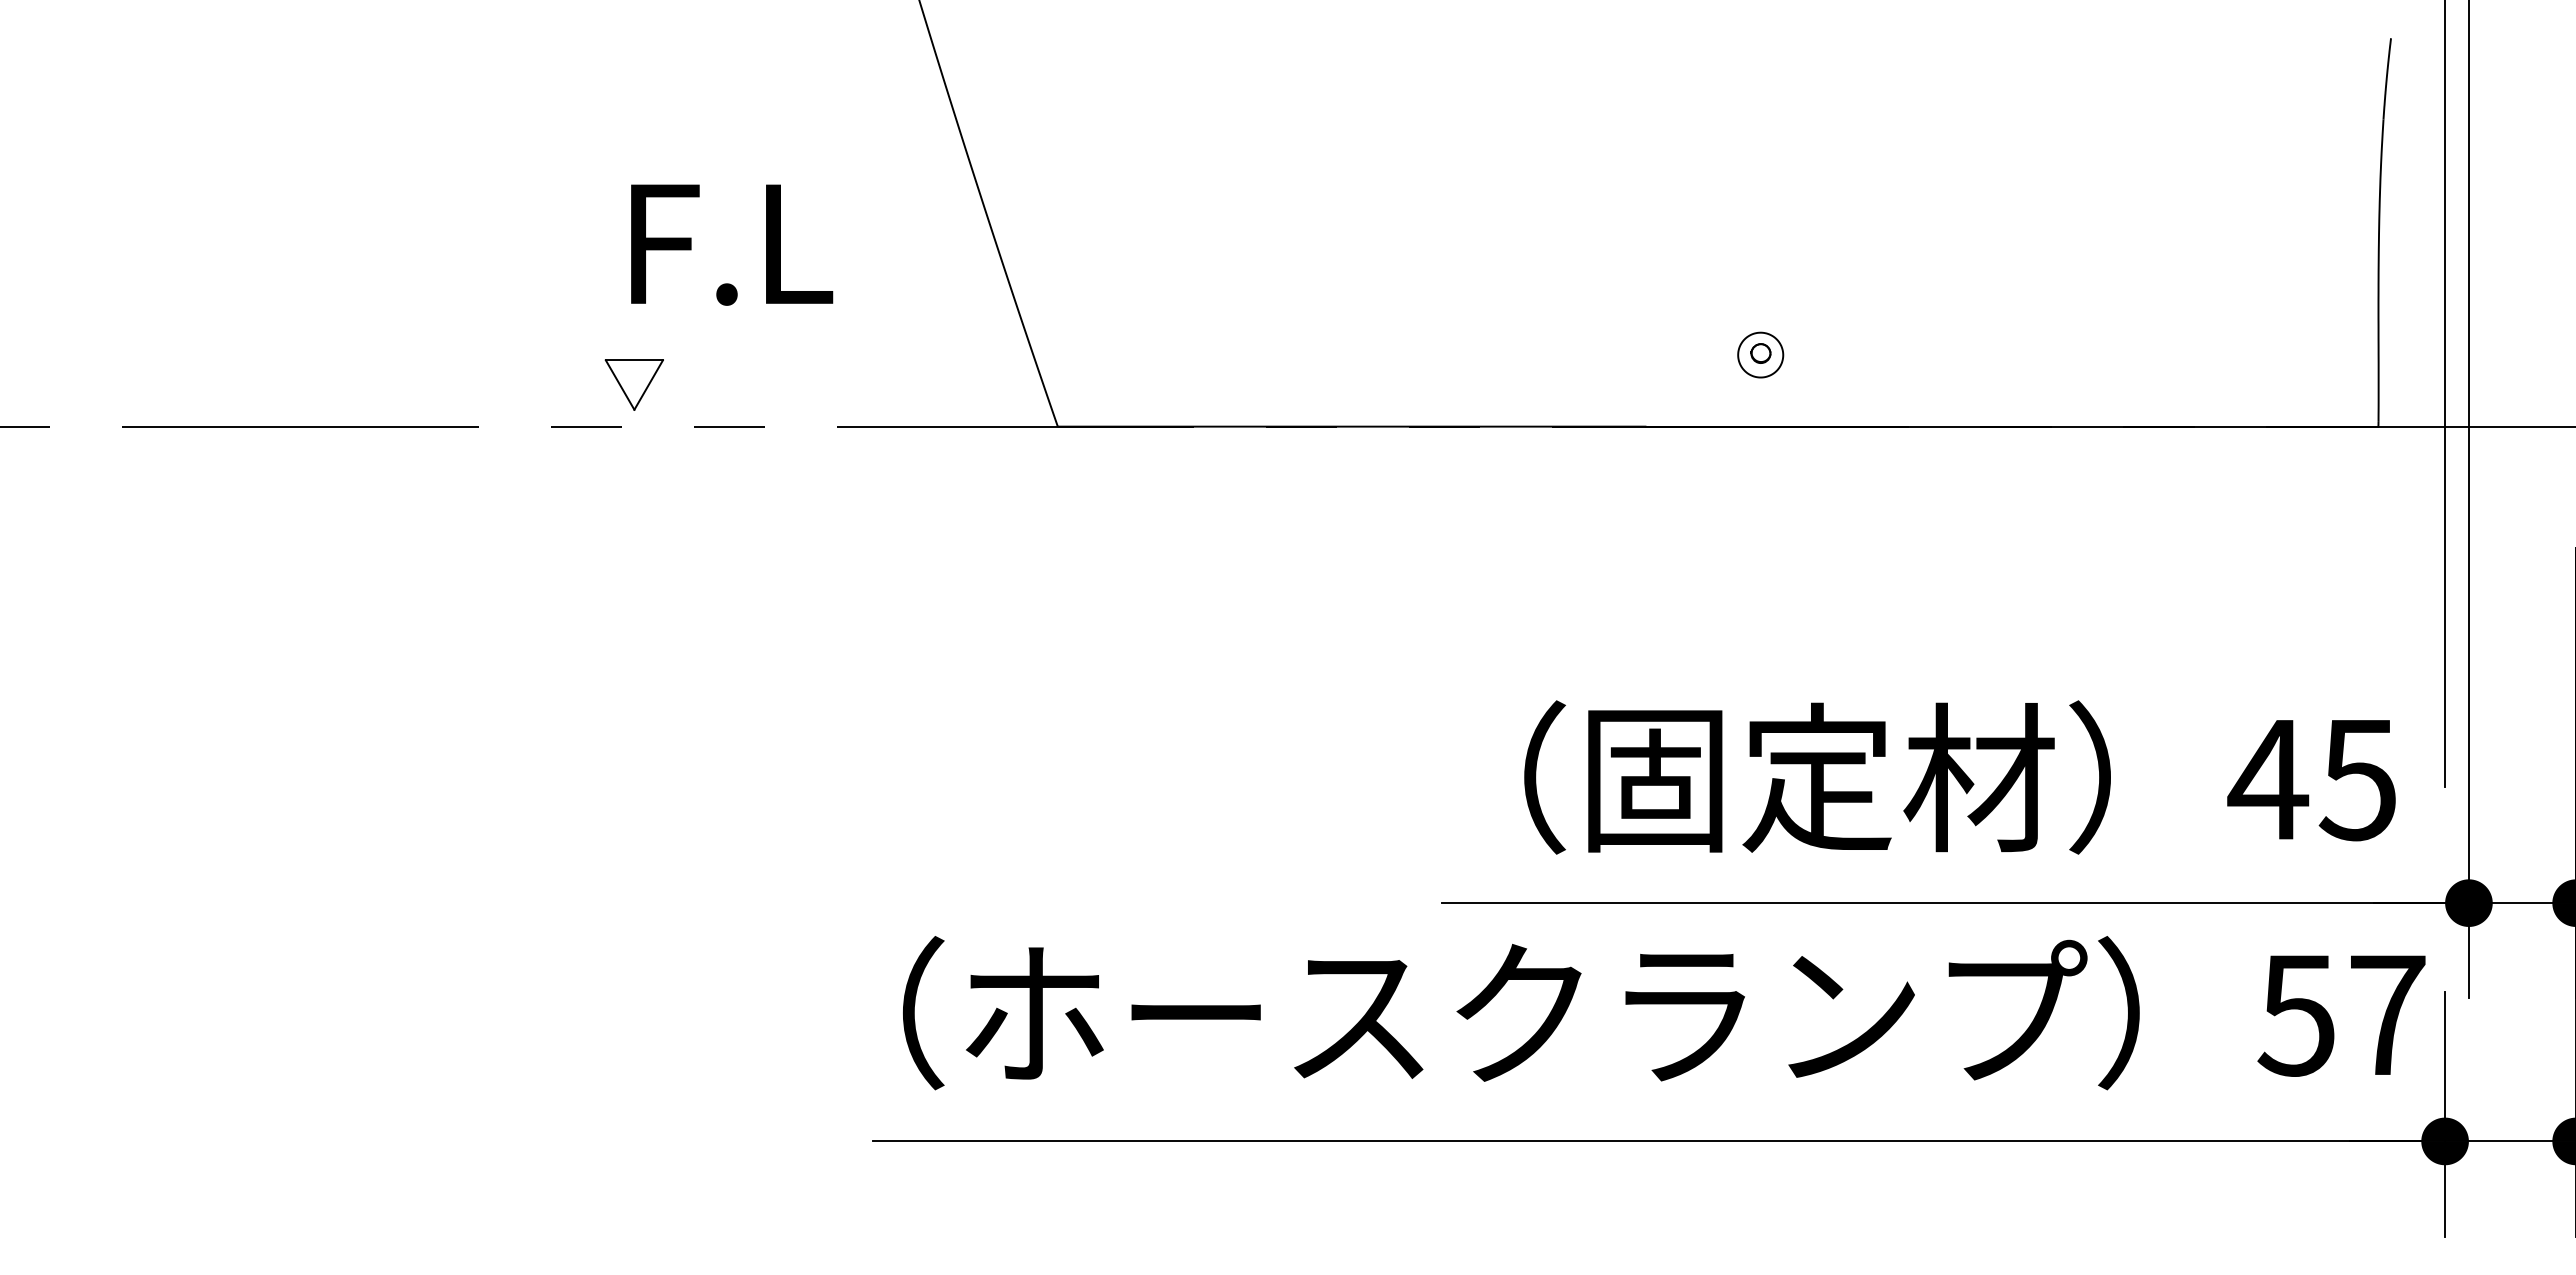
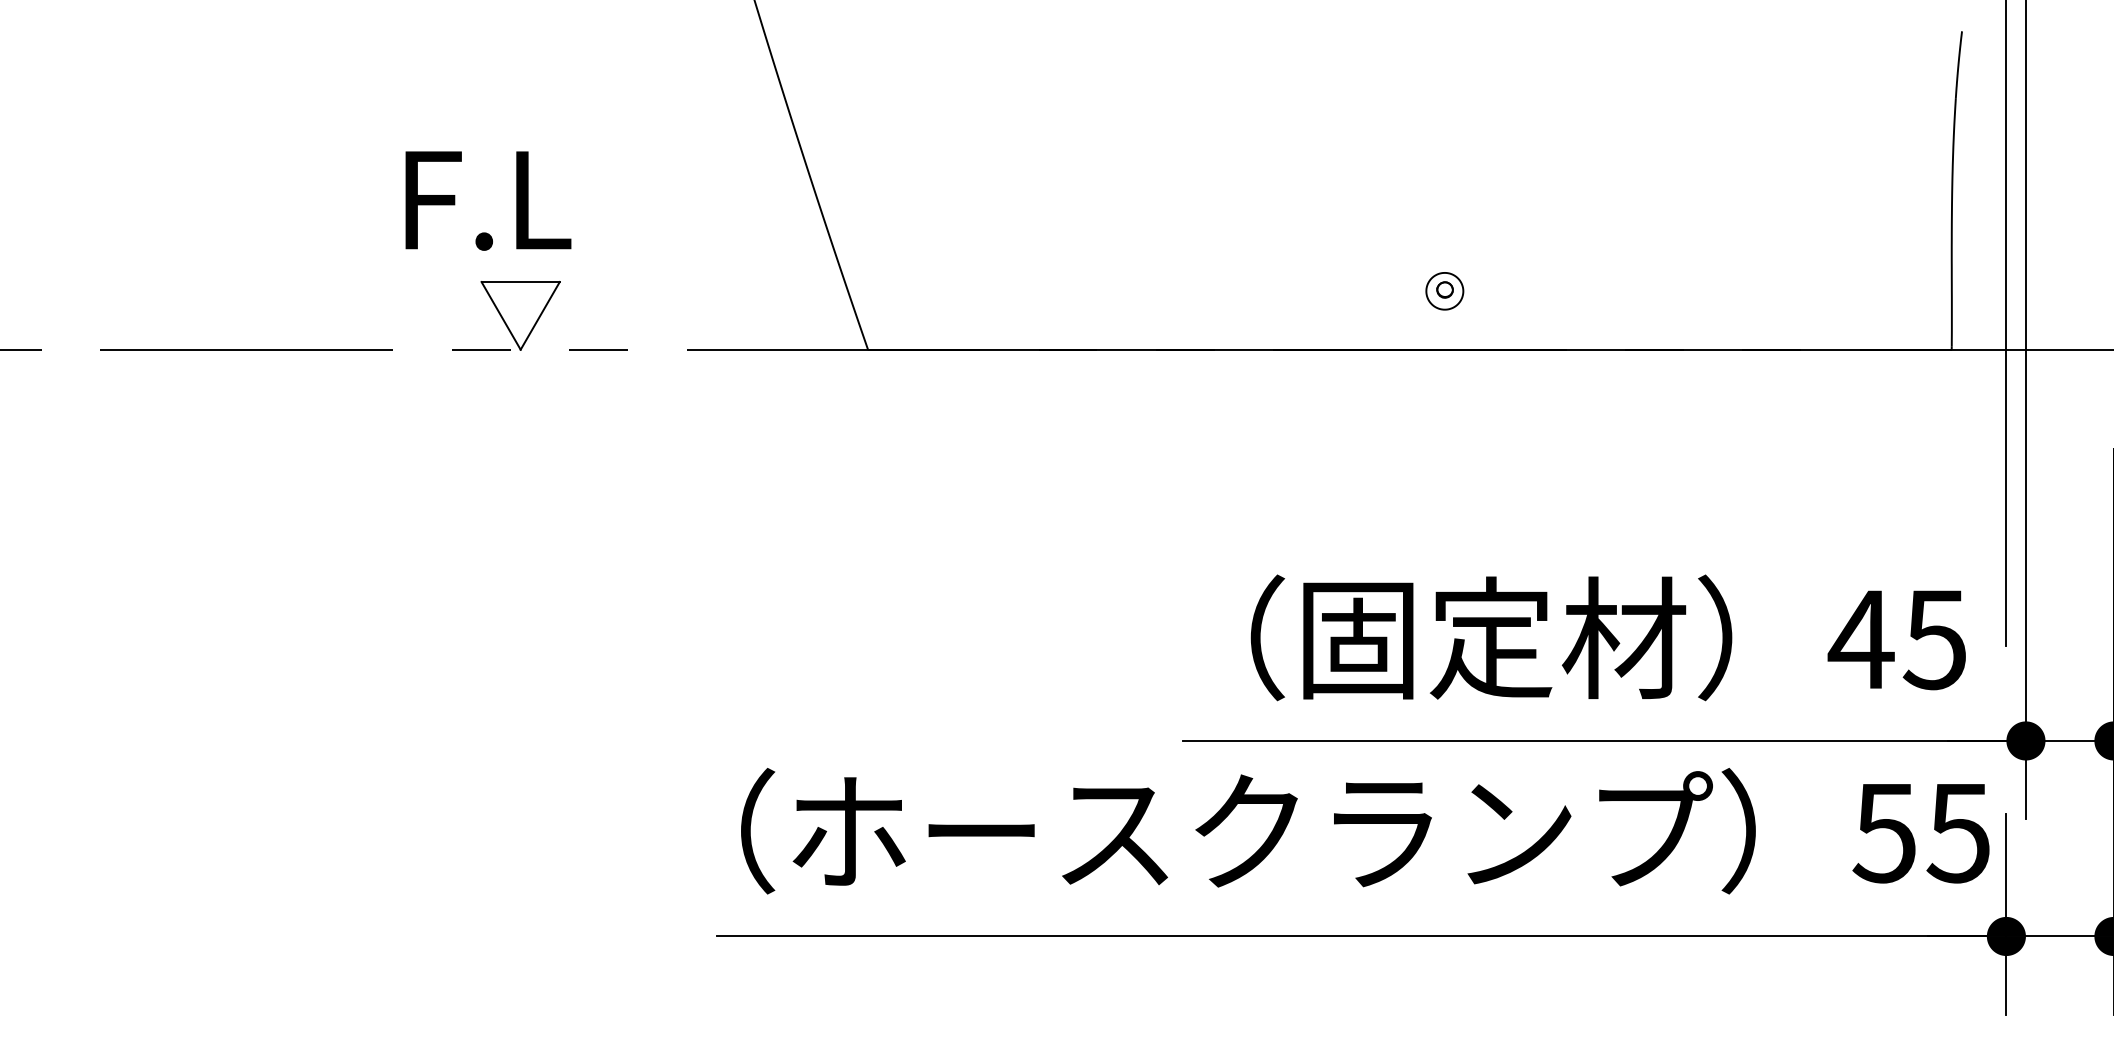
text: (732, 244) -> (488, 200), moved
part: (634, 384) -> (520, 315), size x1.67
text: (2386, 1015) -> (1958, 833), 57 -> 55

